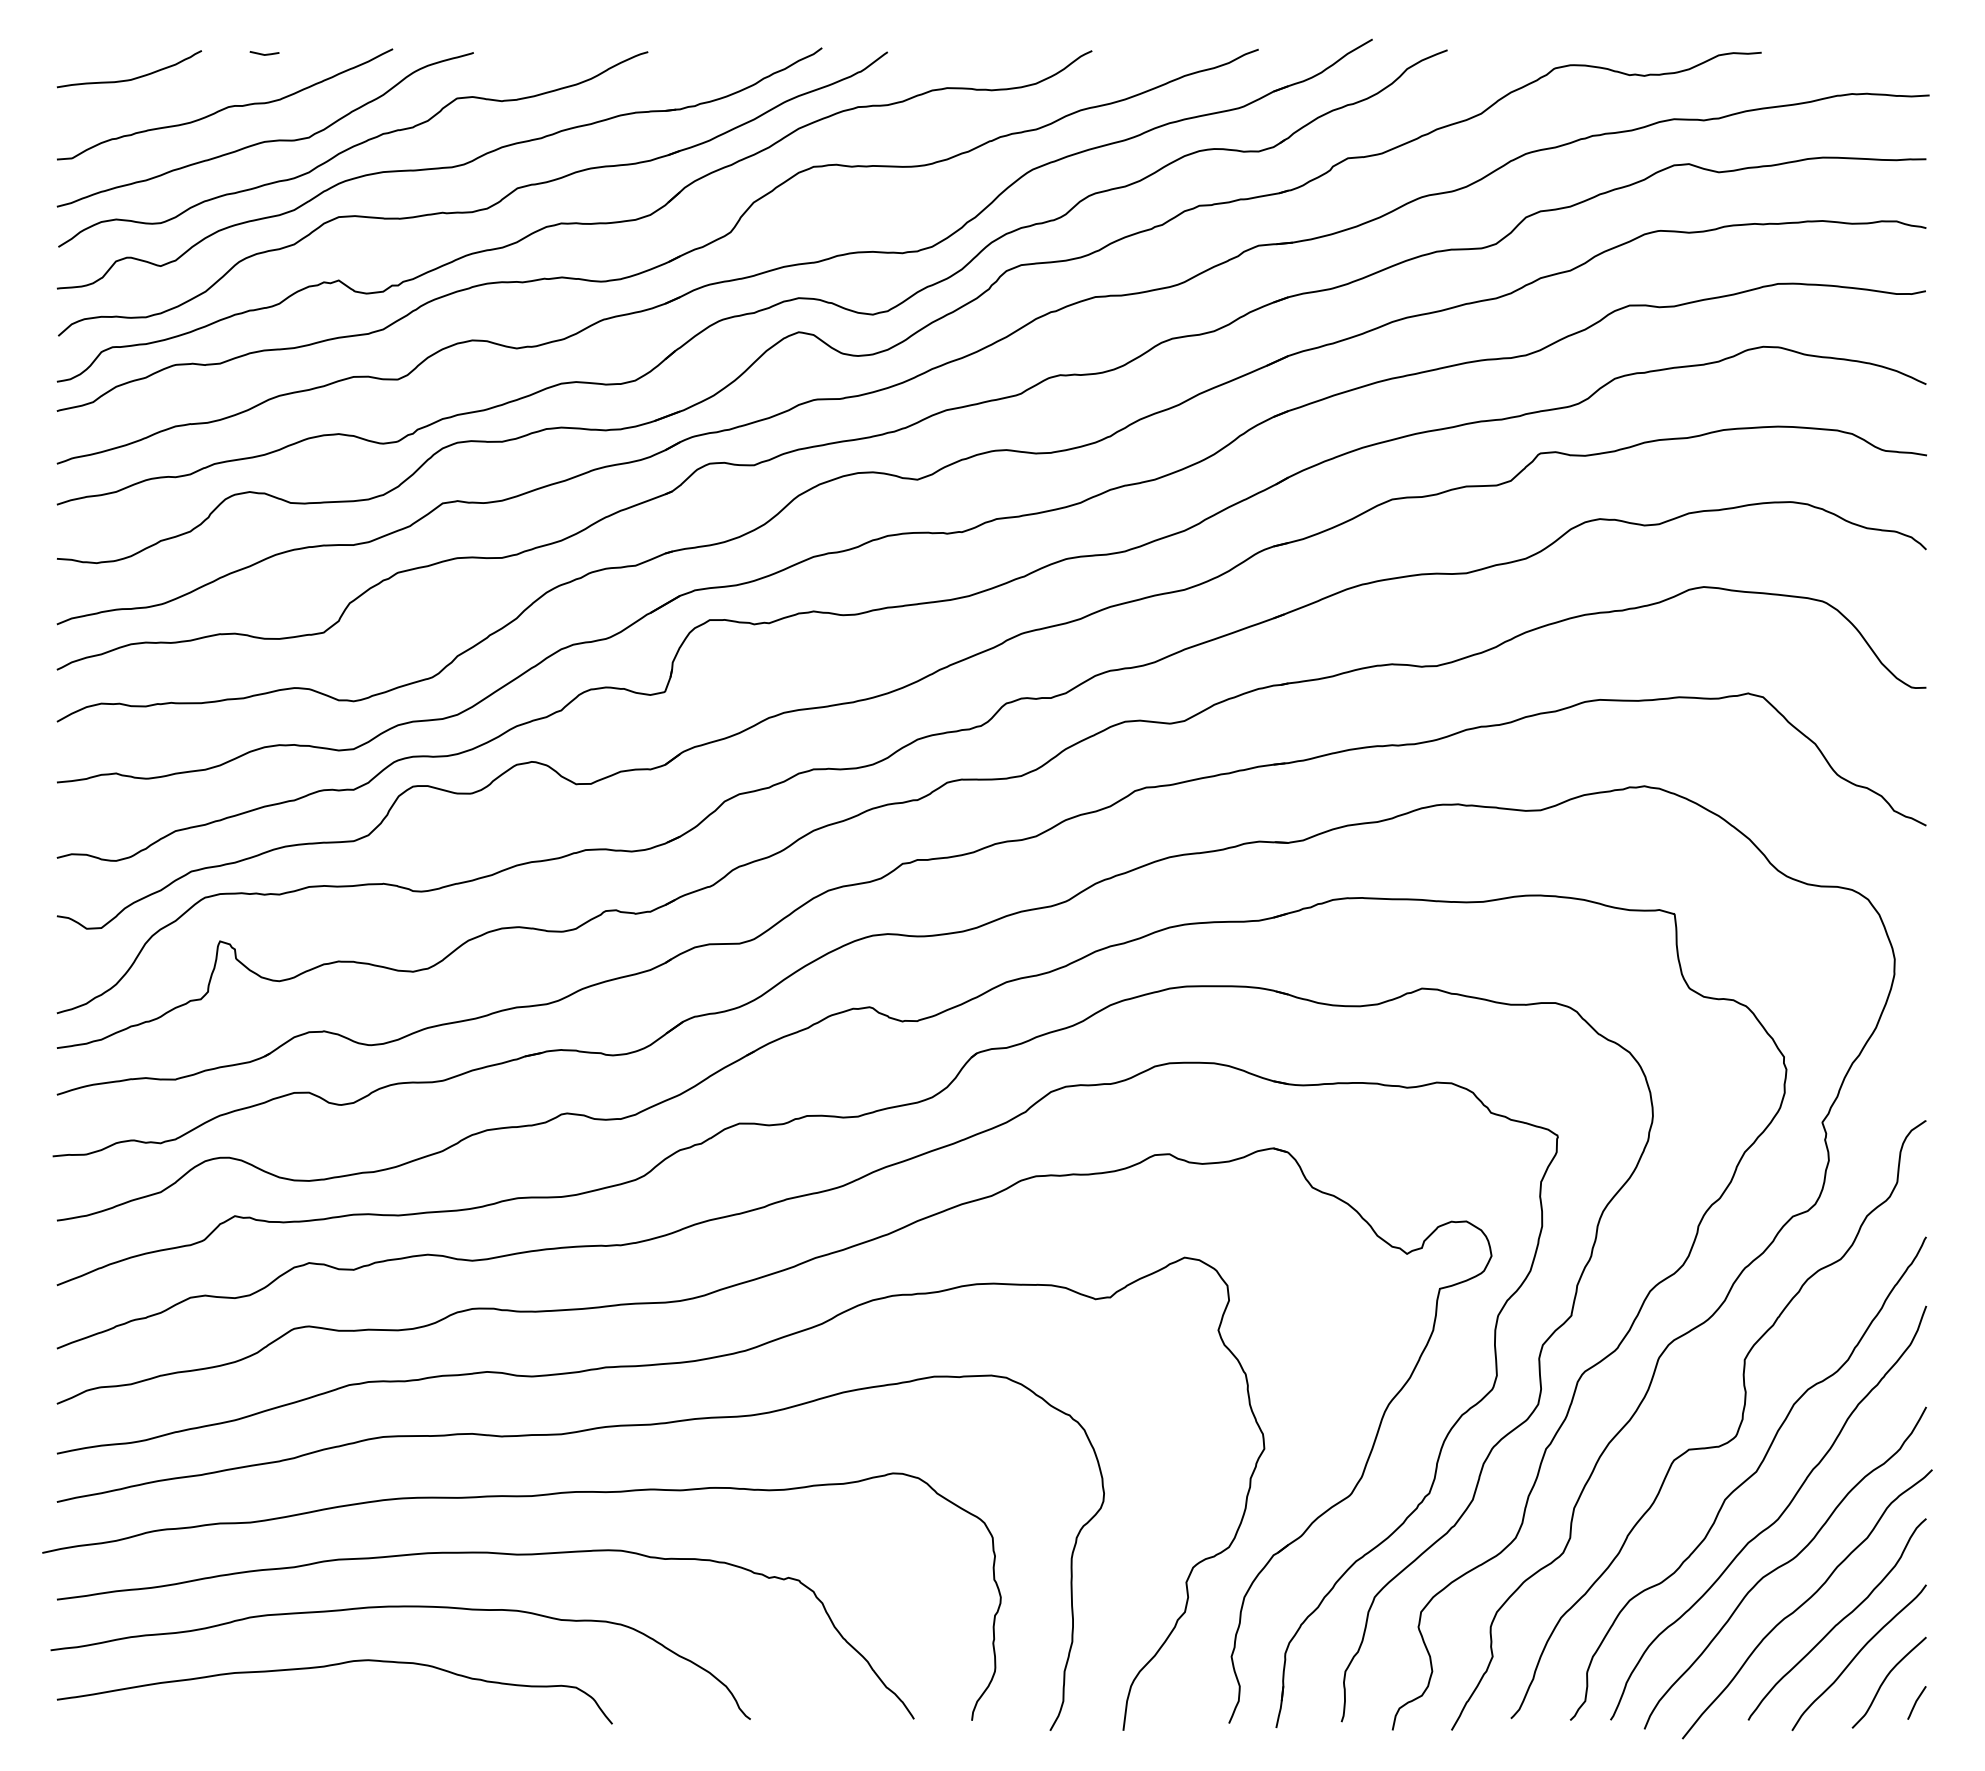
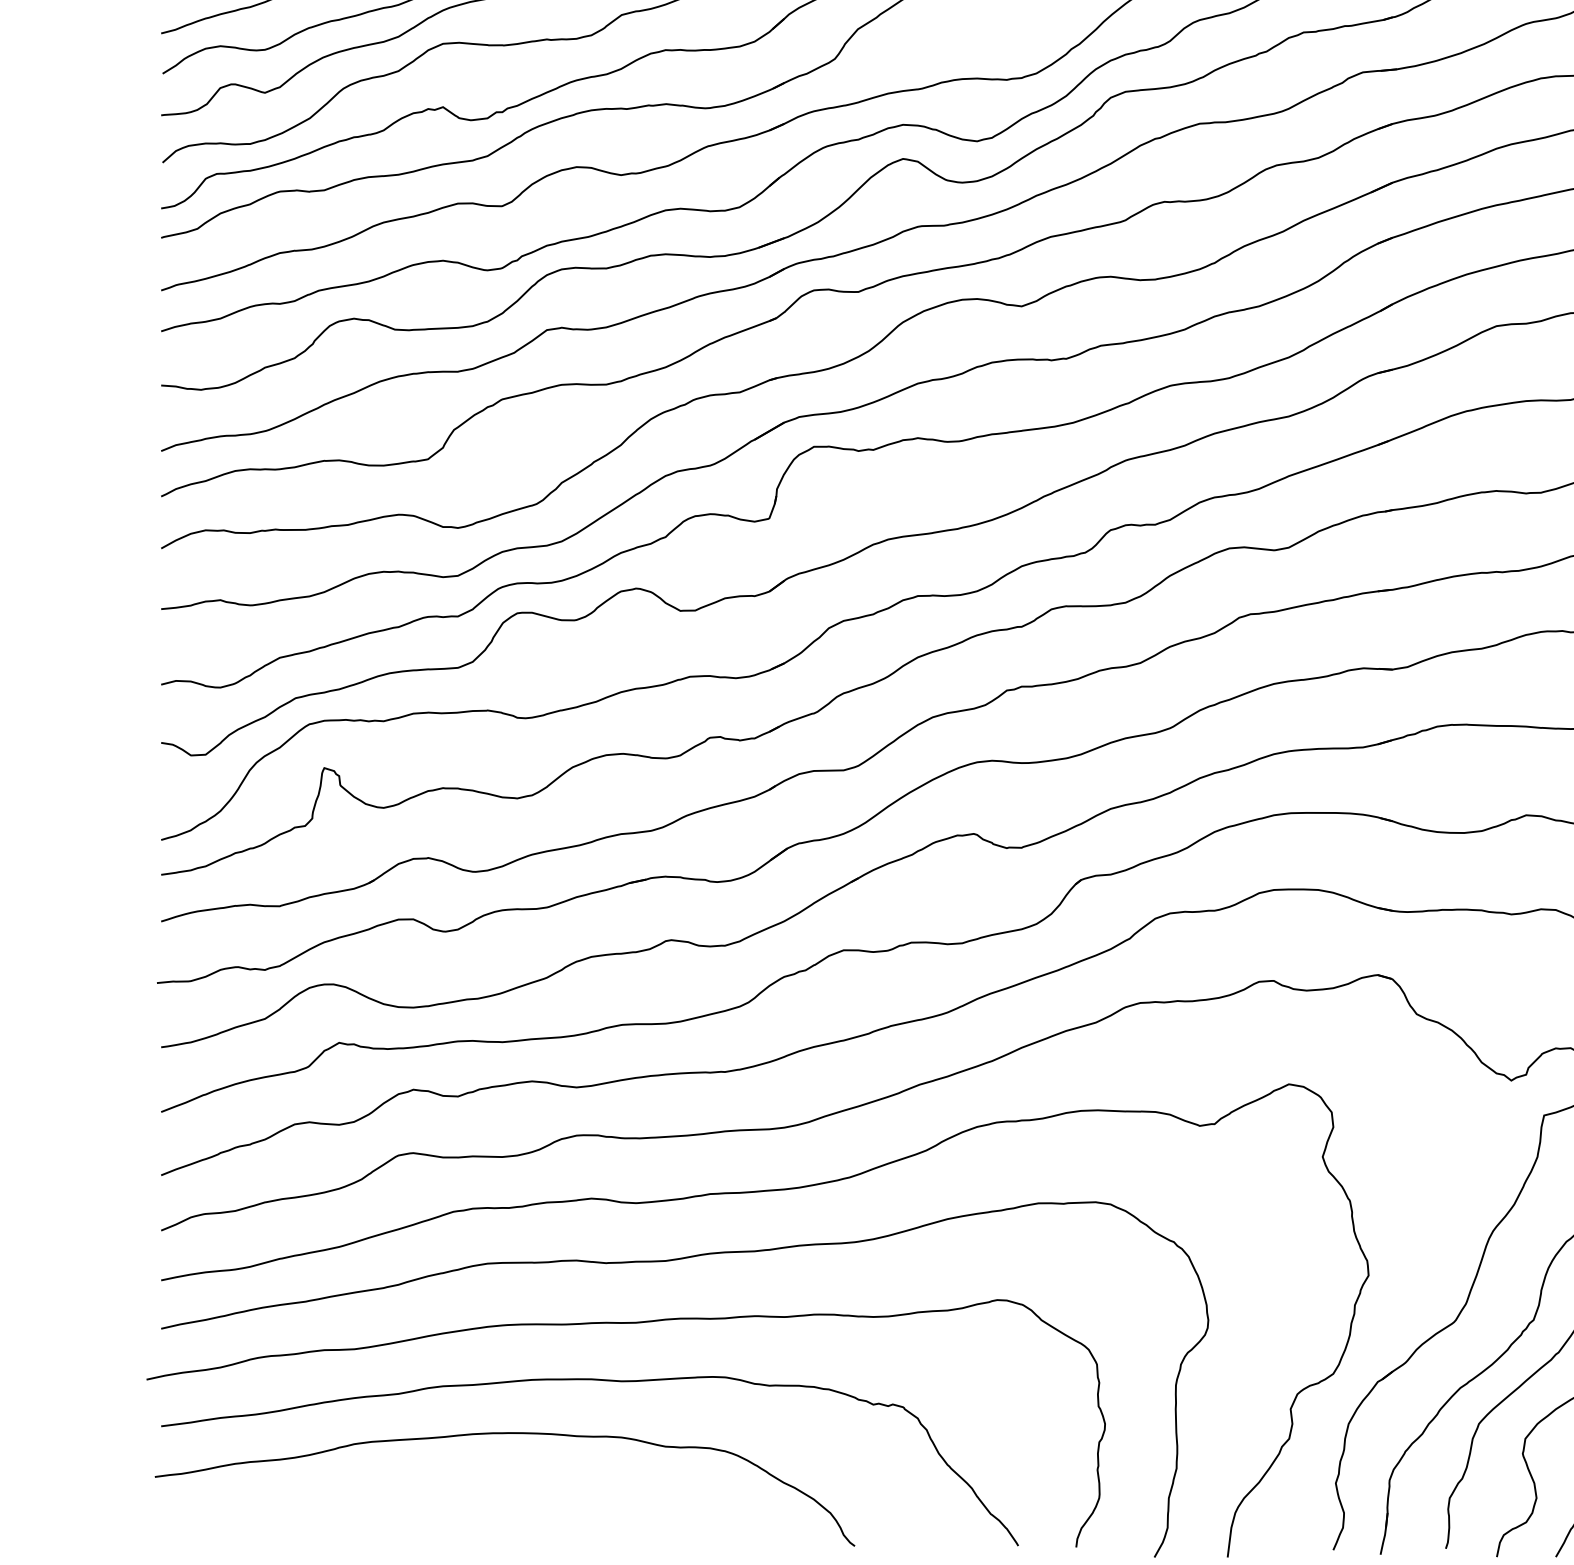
curve: (331, 1666) -> (435, 1493), removed

